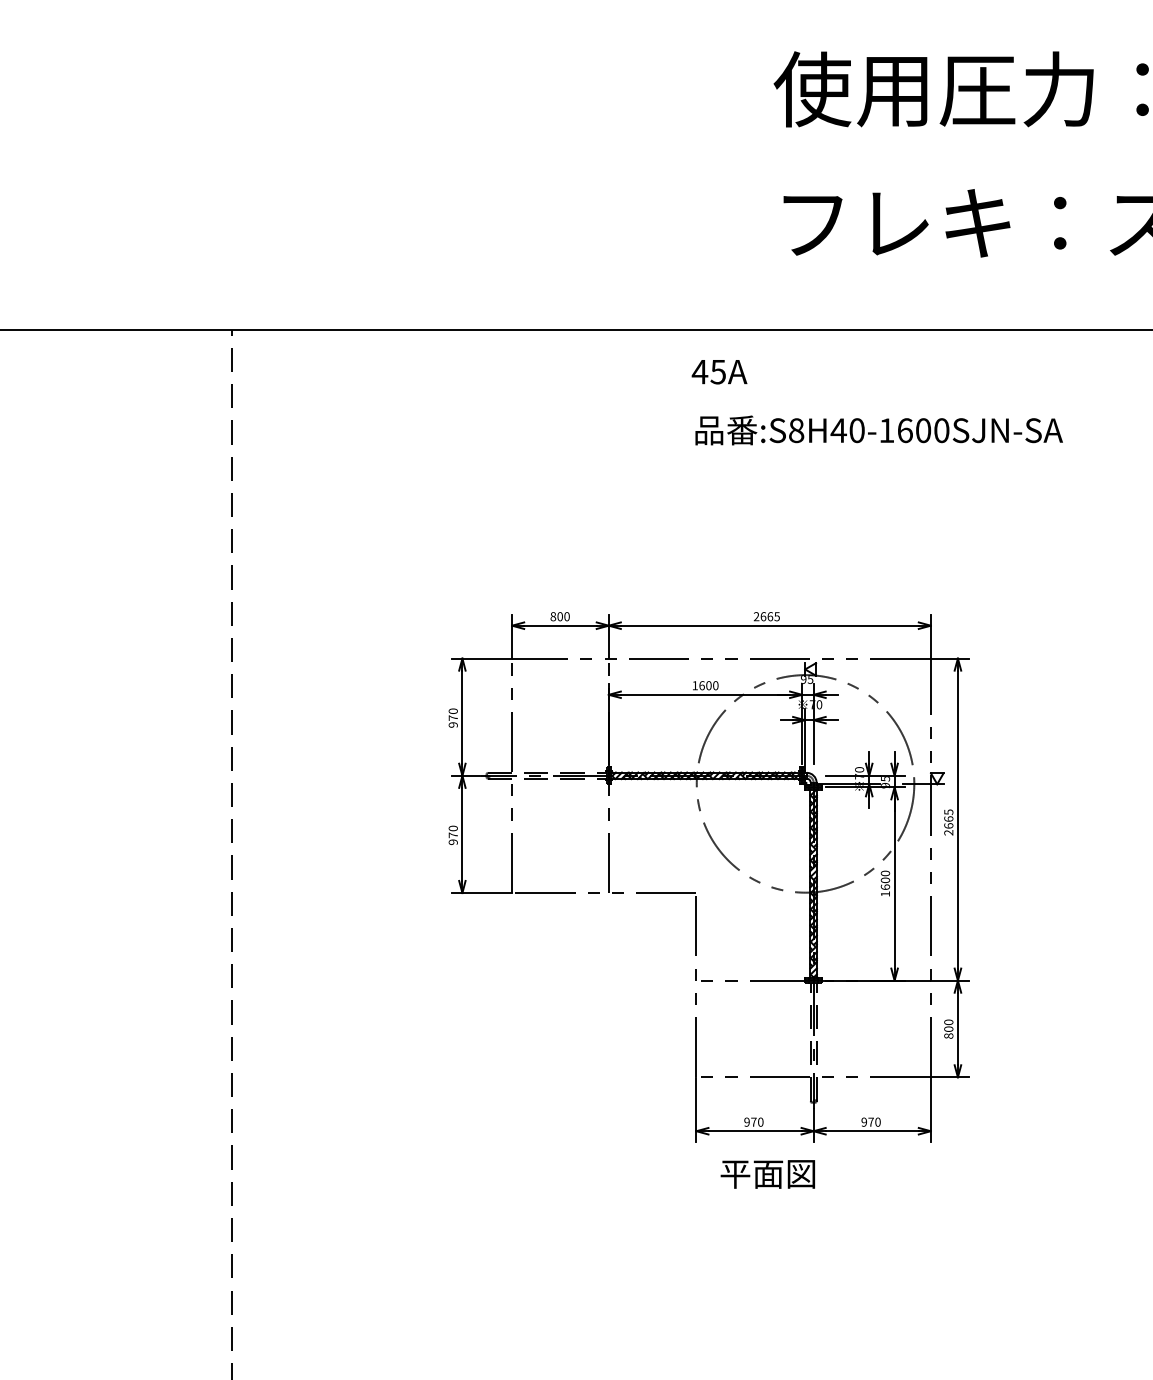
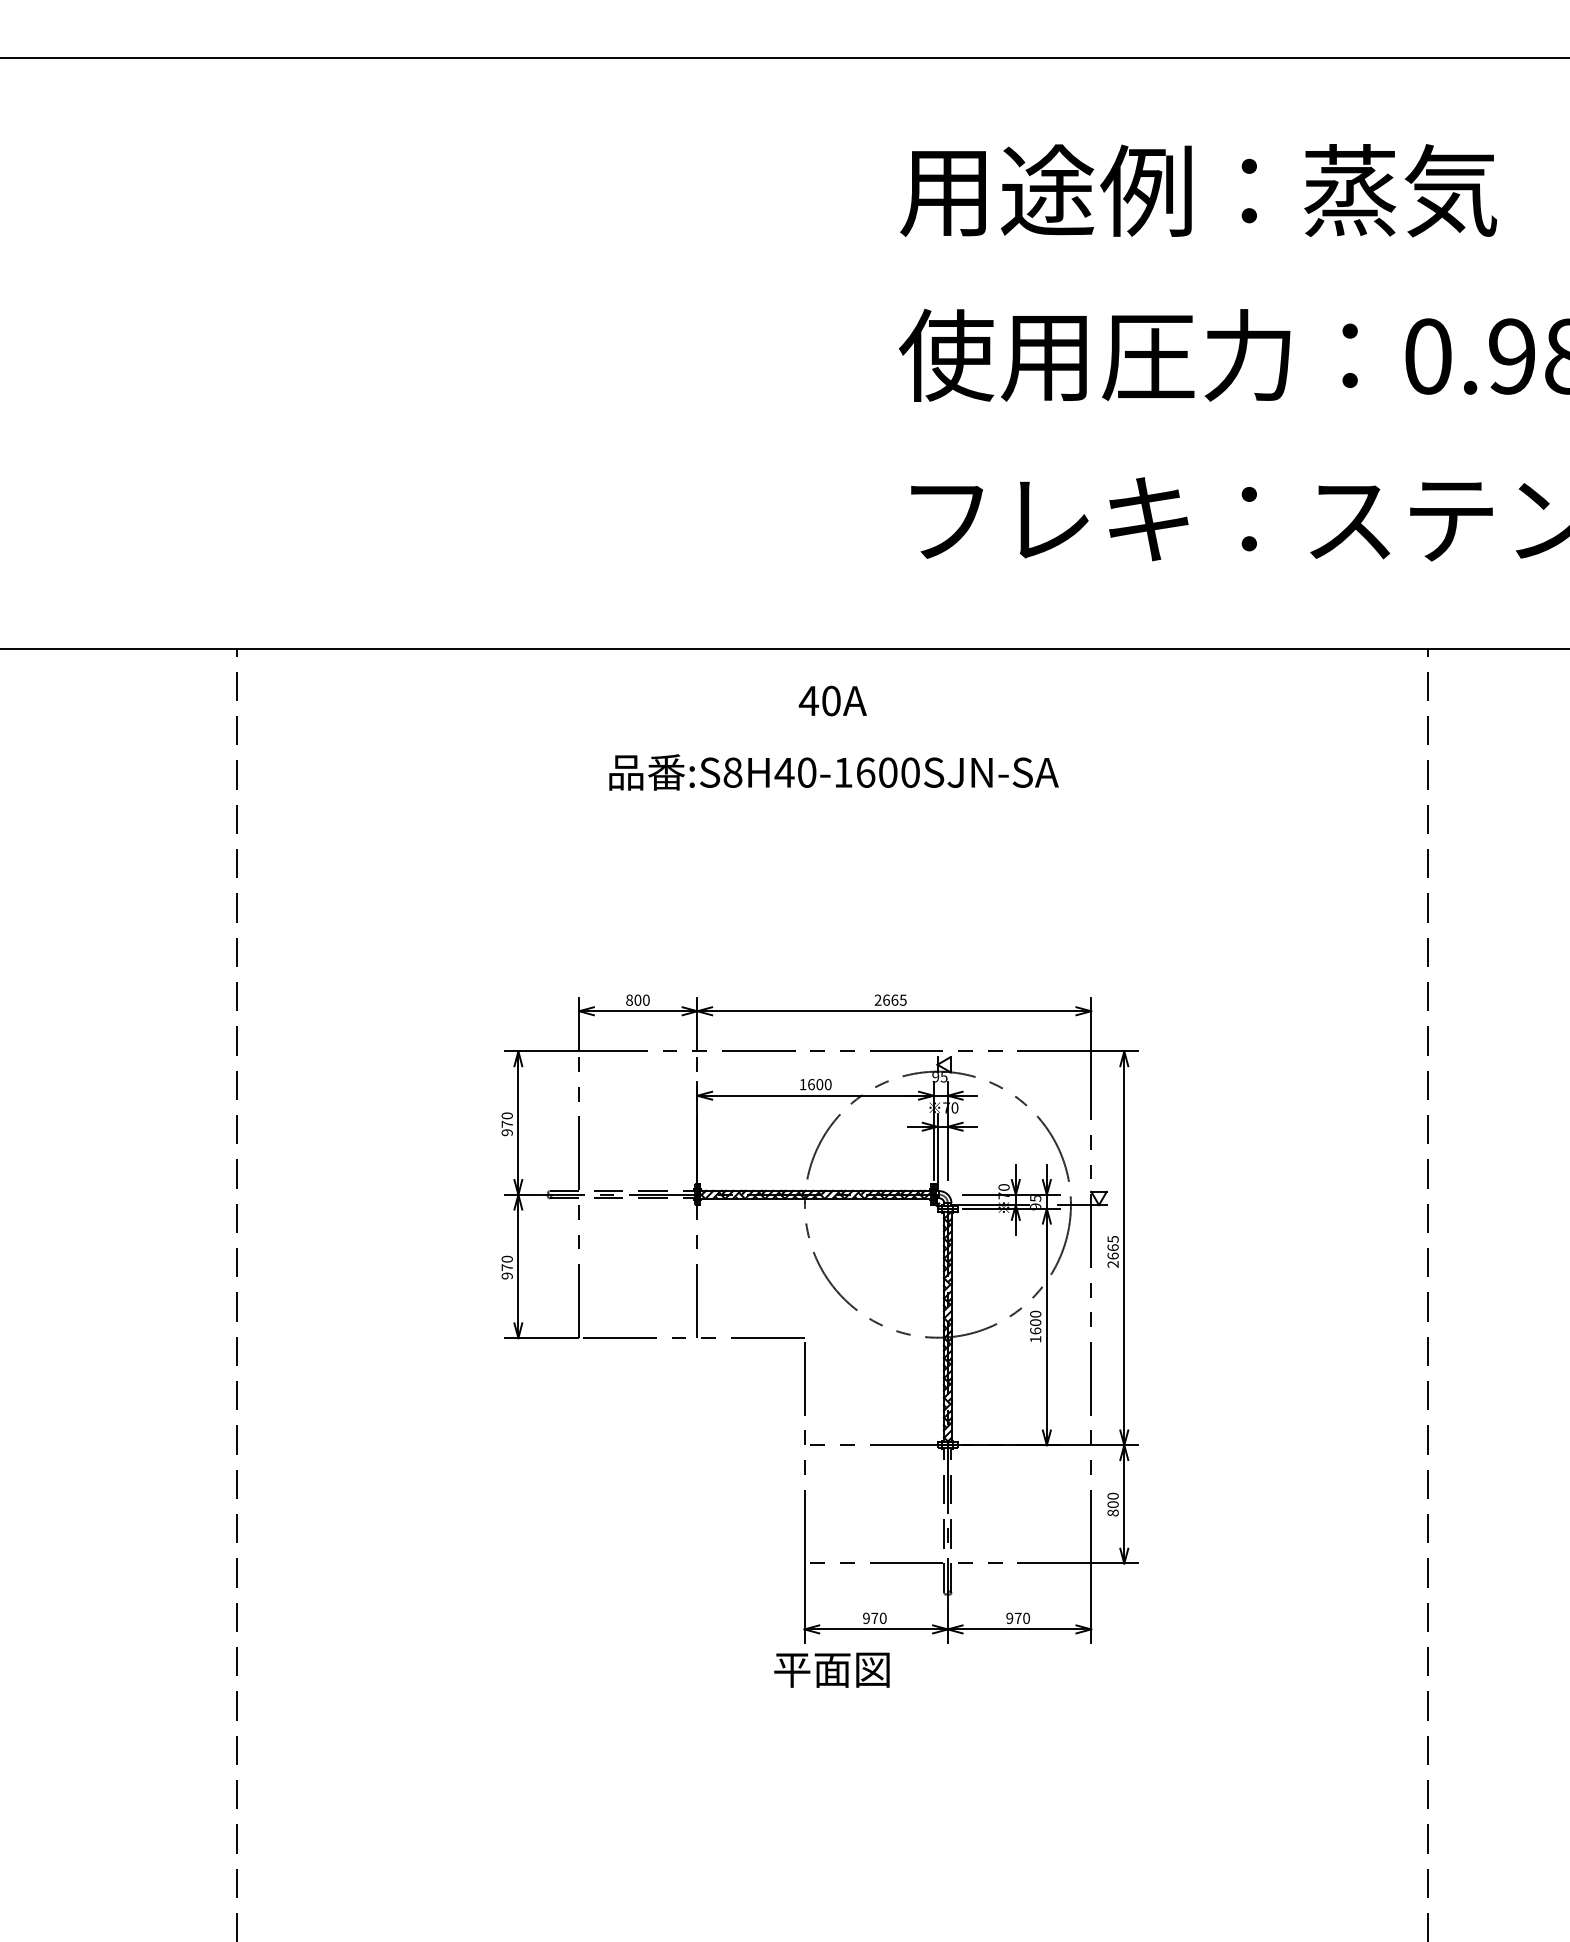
text: (717, 371) -> (830, 700), 45A -> 40A
text: (878, 430) -> (833, 772), moved
text: (767, 1173) -> (831, 1669), moved

